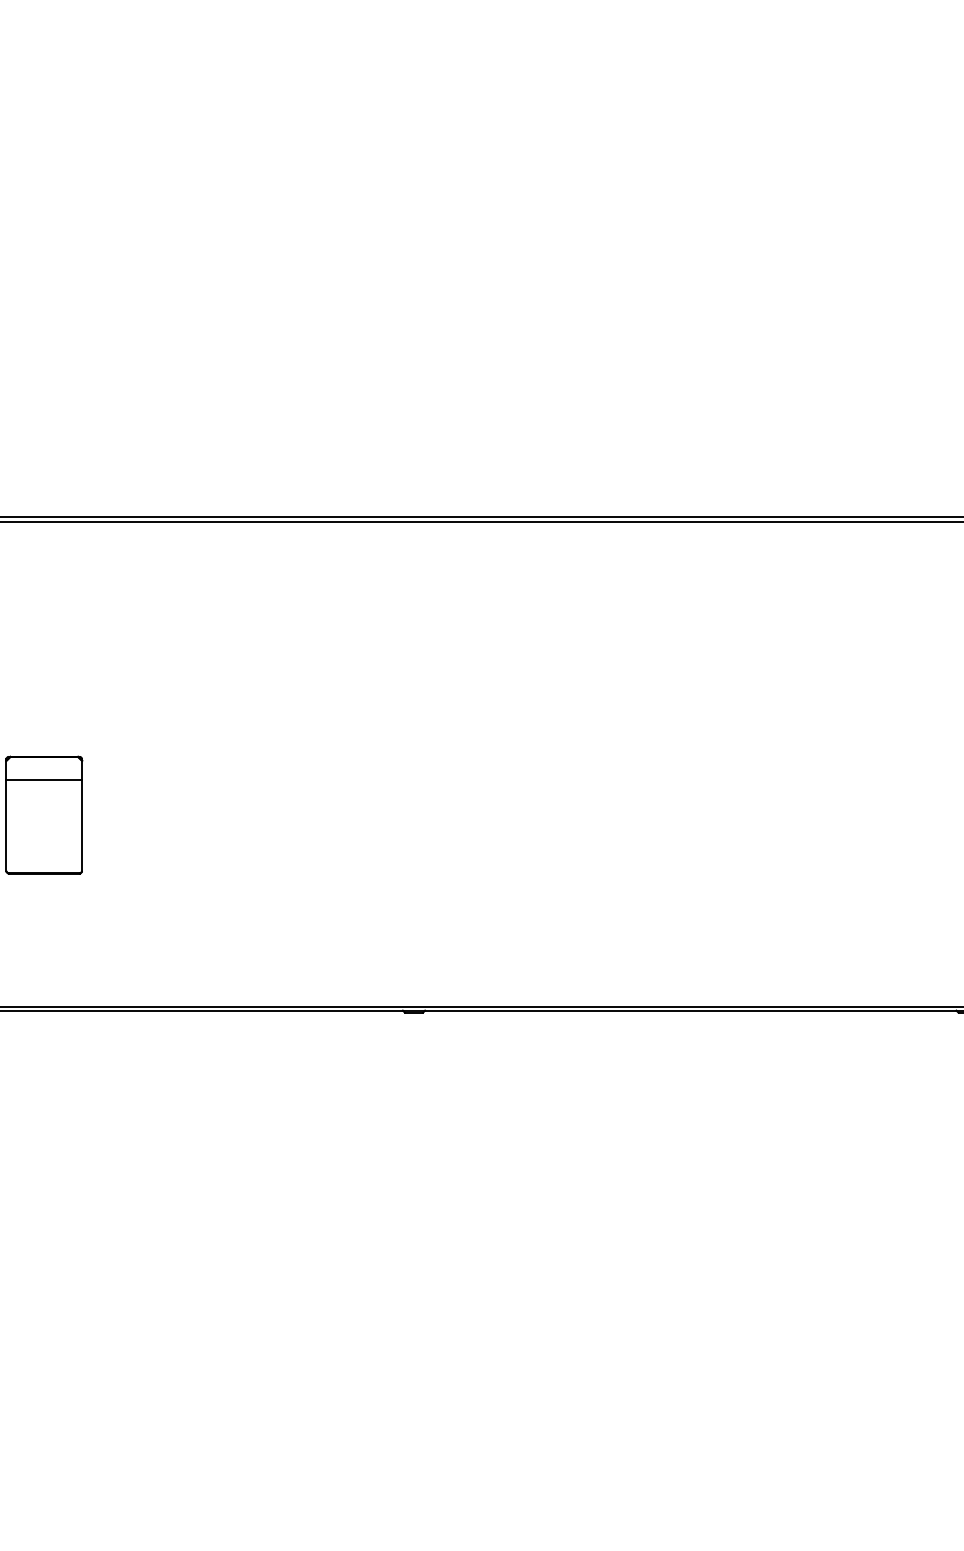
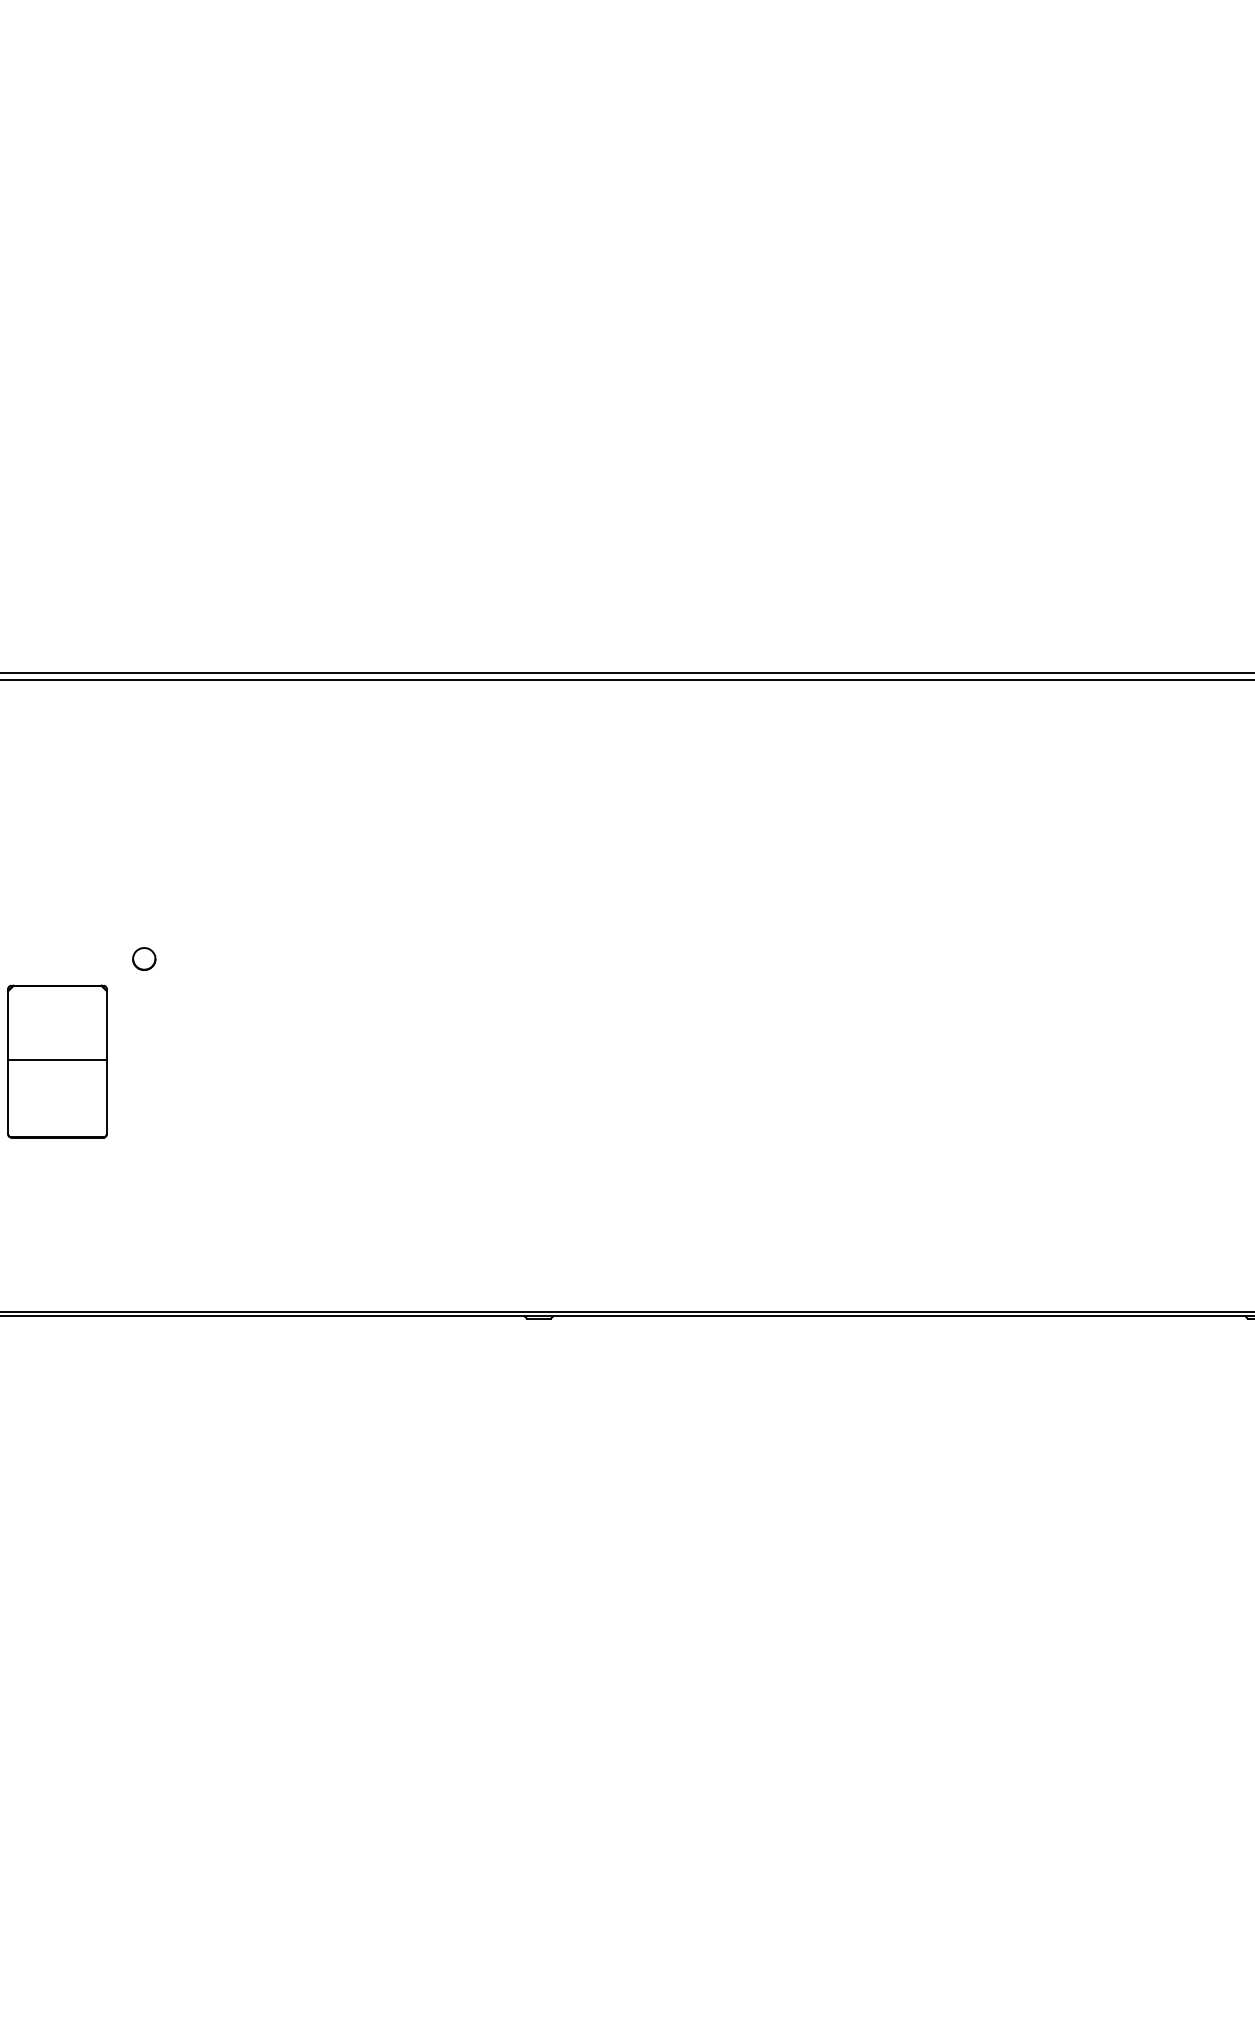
part: (111, 735) -> (144, 958), added
line: (44, 779) -> (57, 1059), moved

